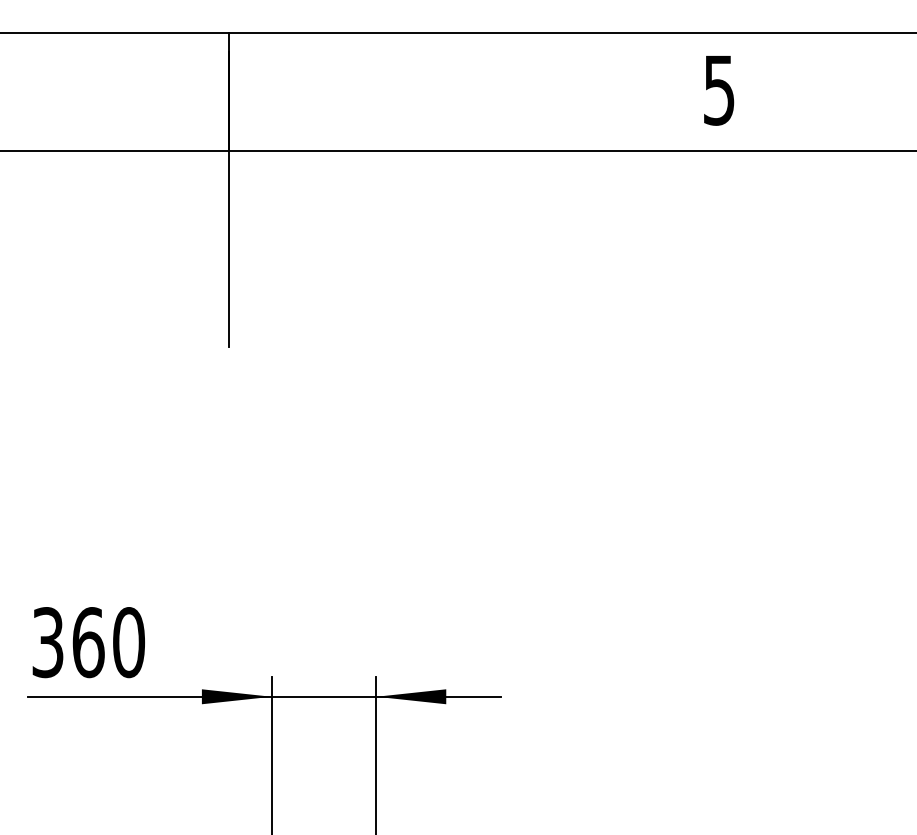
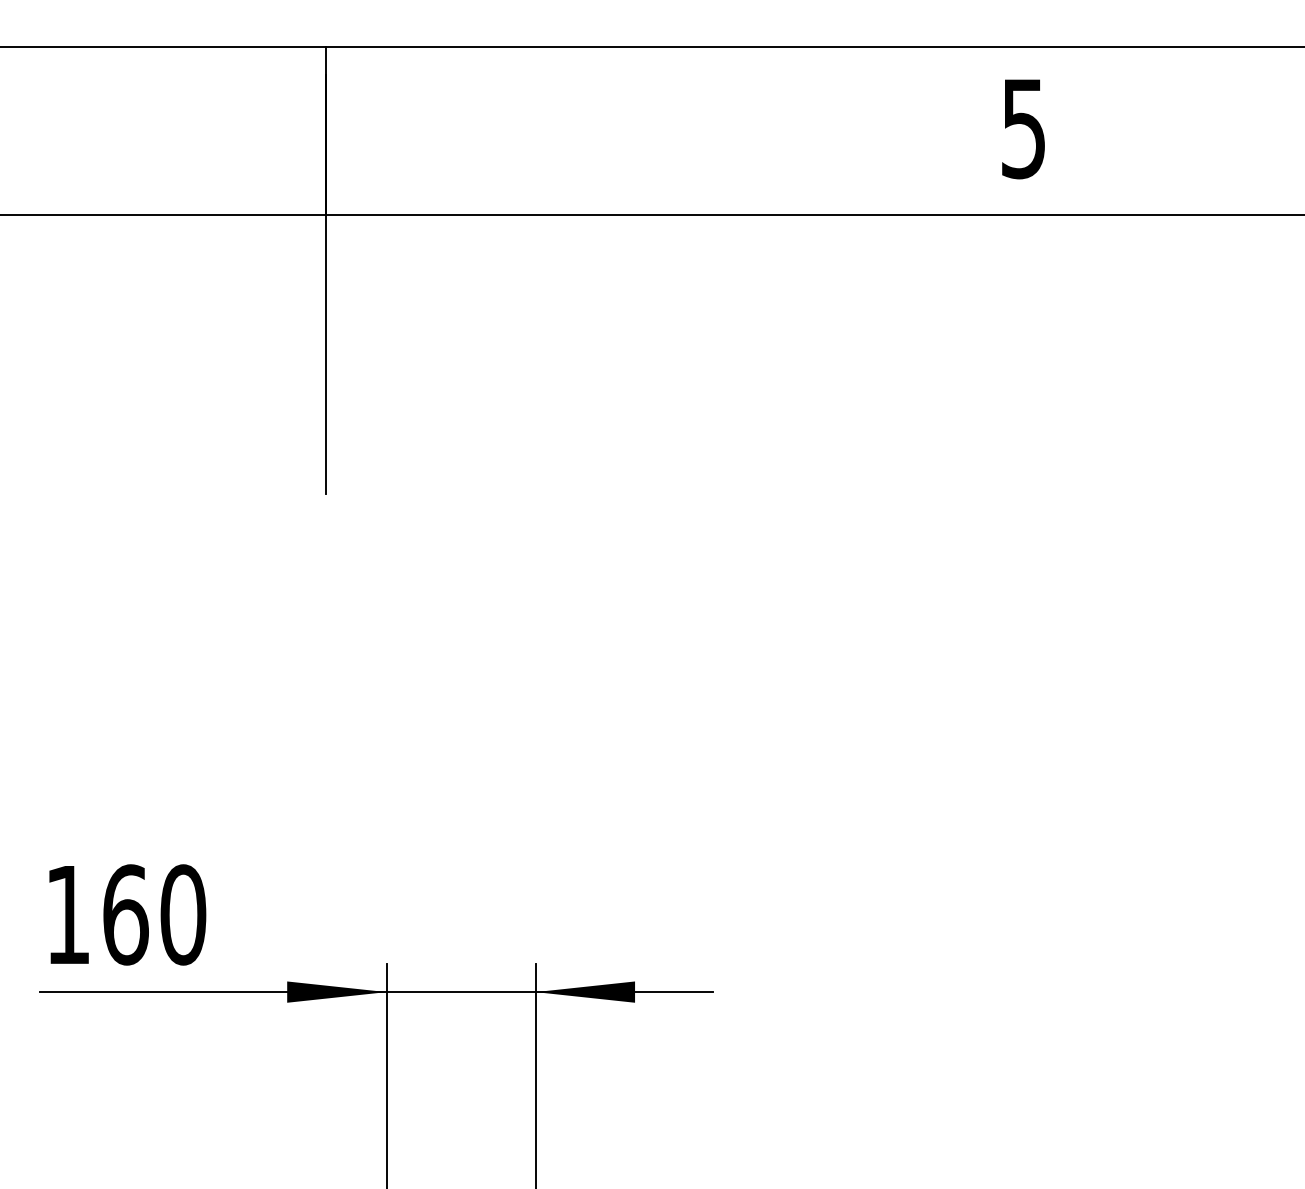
text: (47, 642) -> (67, 914), 360 -> 160

